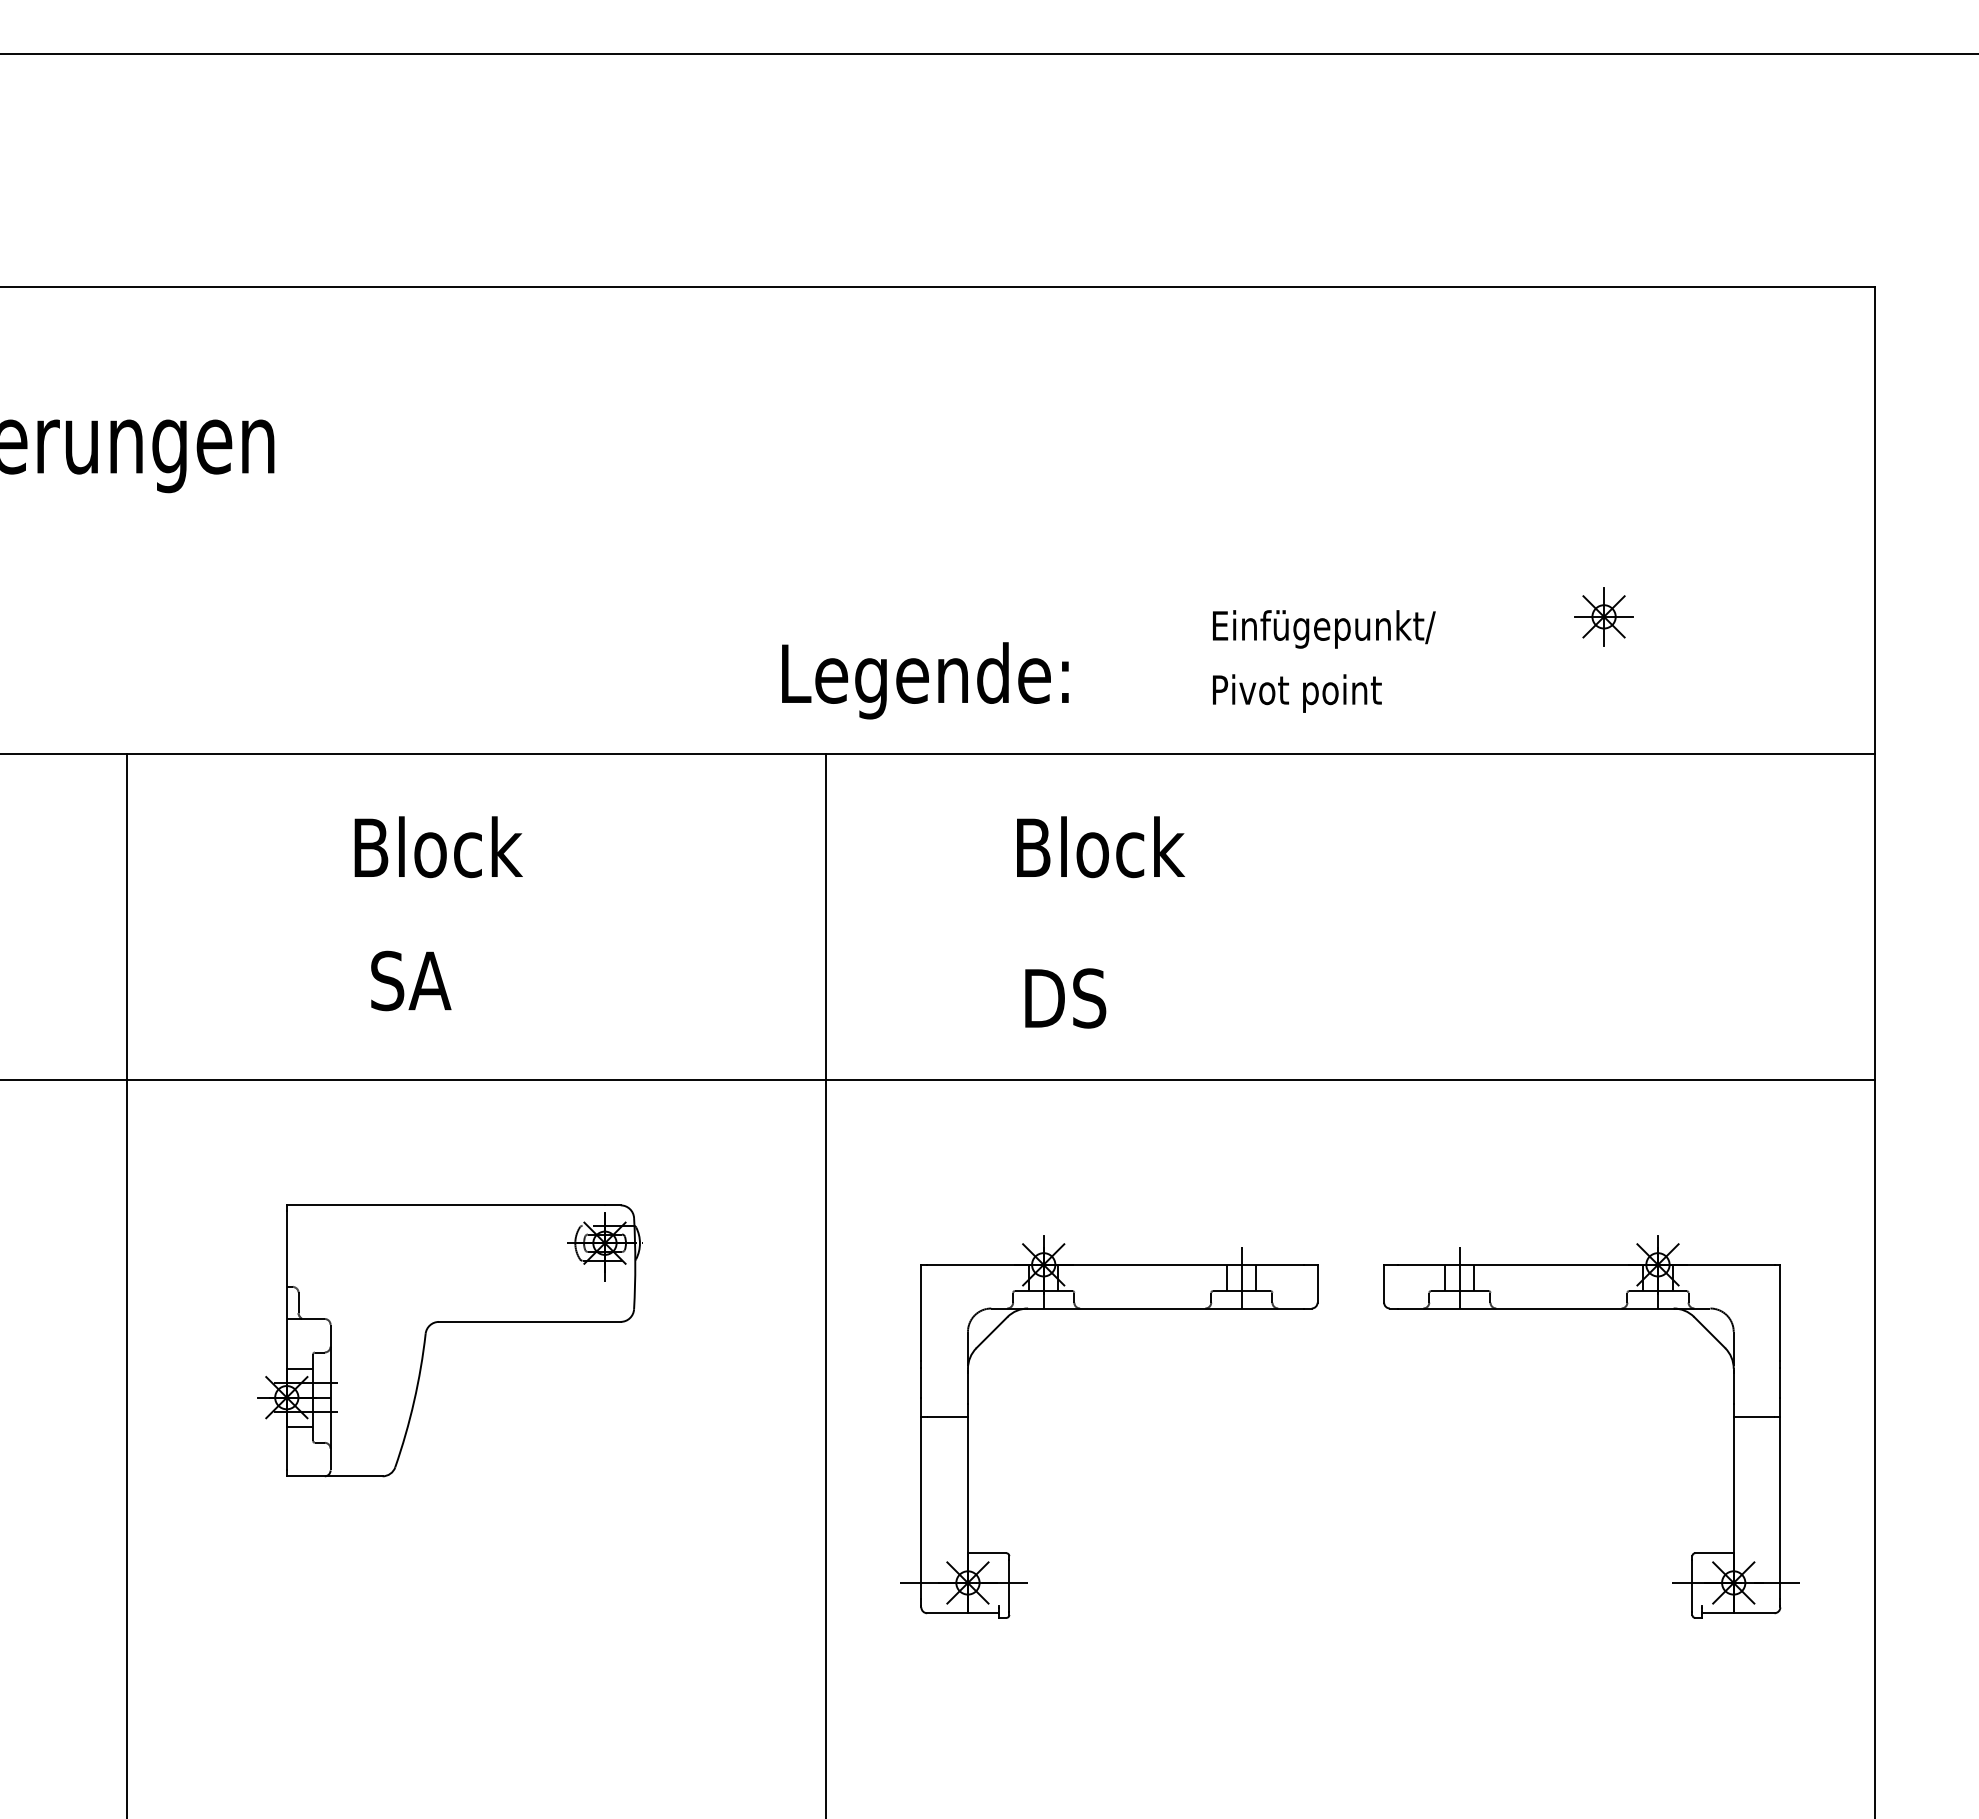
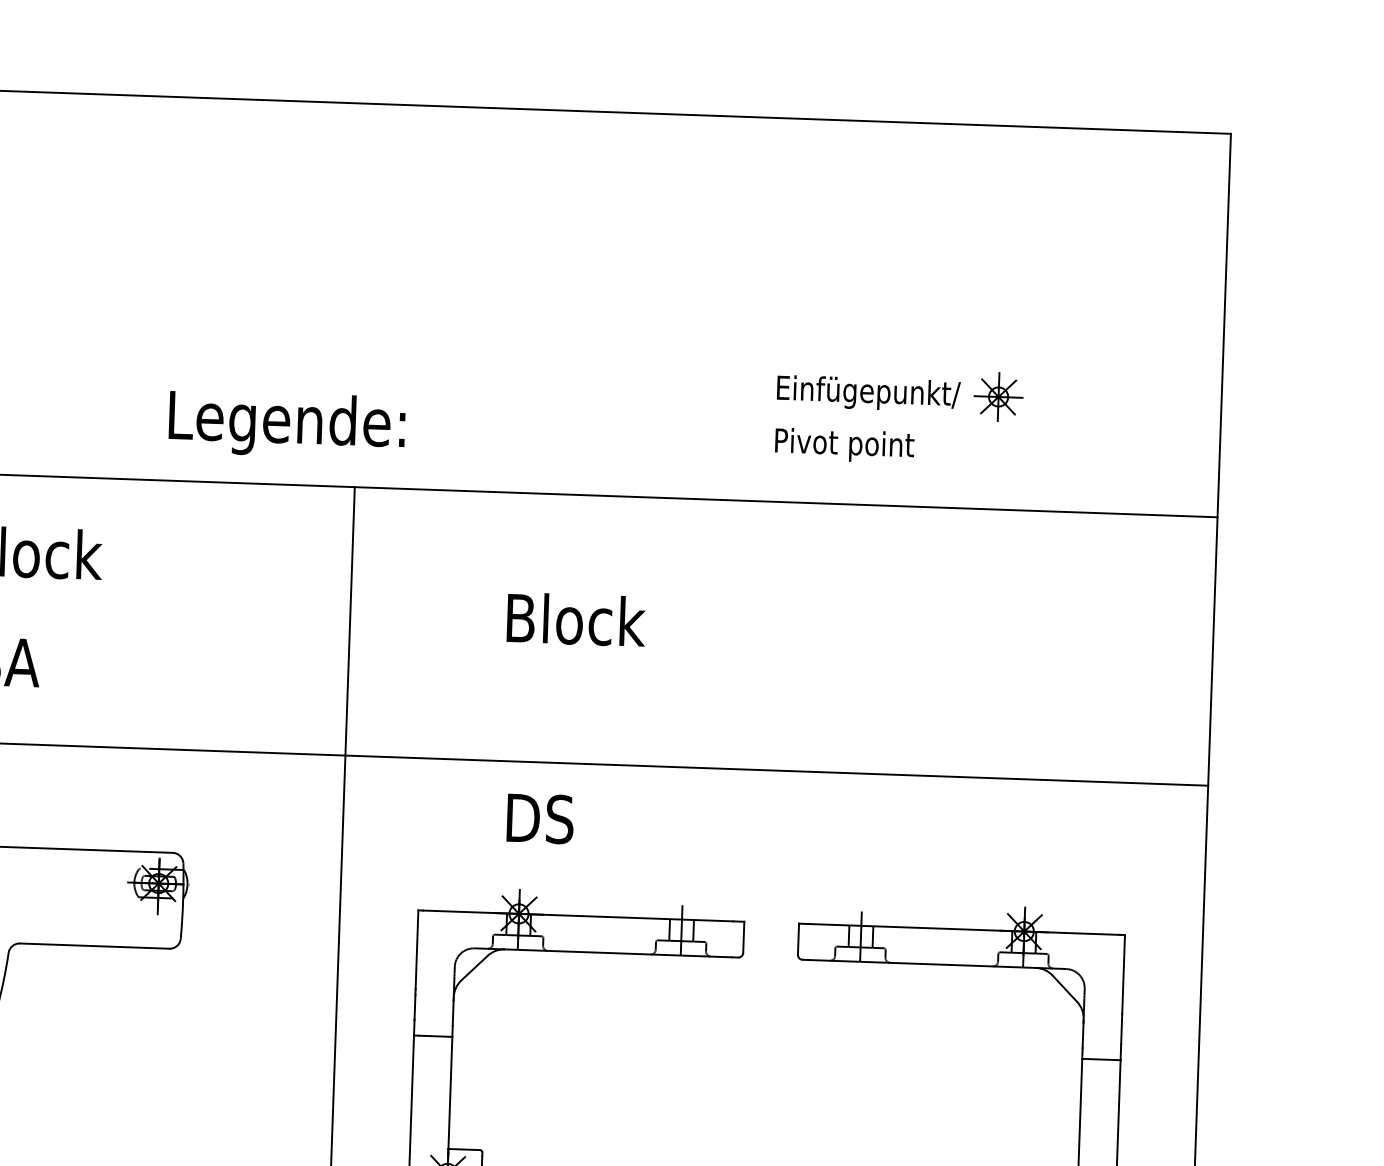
text: (1324, 661) -> (868, 420), moved
text: (925, 680) -> (287, 424), moved
text: (1100, 847) -> (576, 619), moved
text: (1065, 998) -> (540, 818), moved

